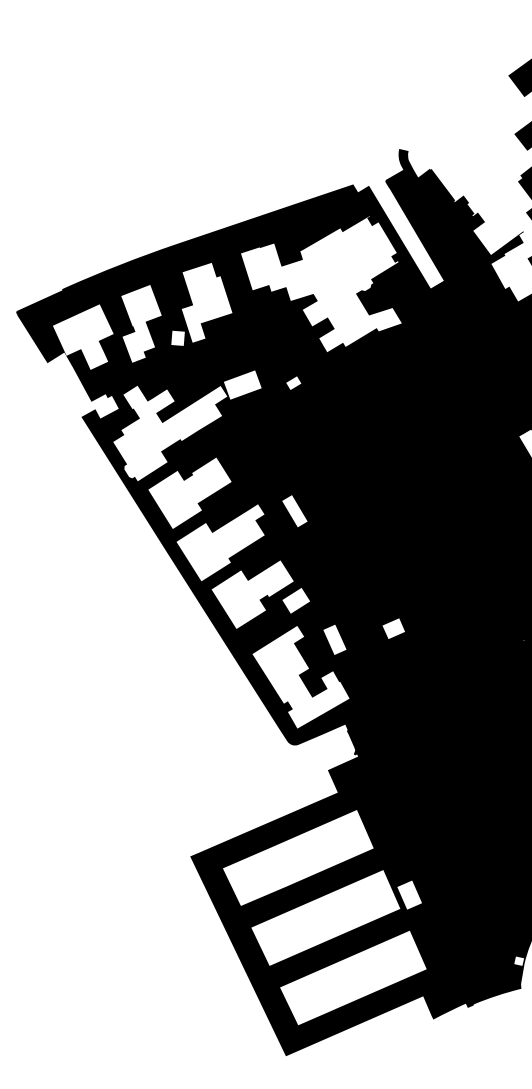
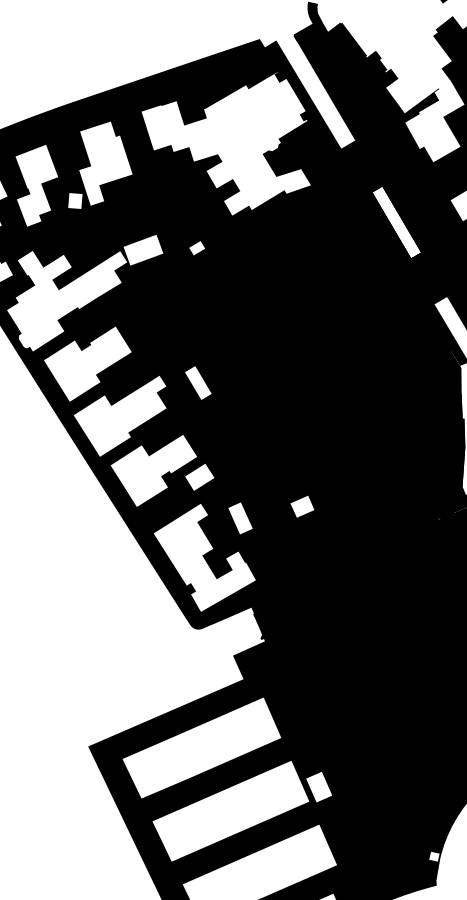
fill: (483, 358) -> (396, 222), removed

